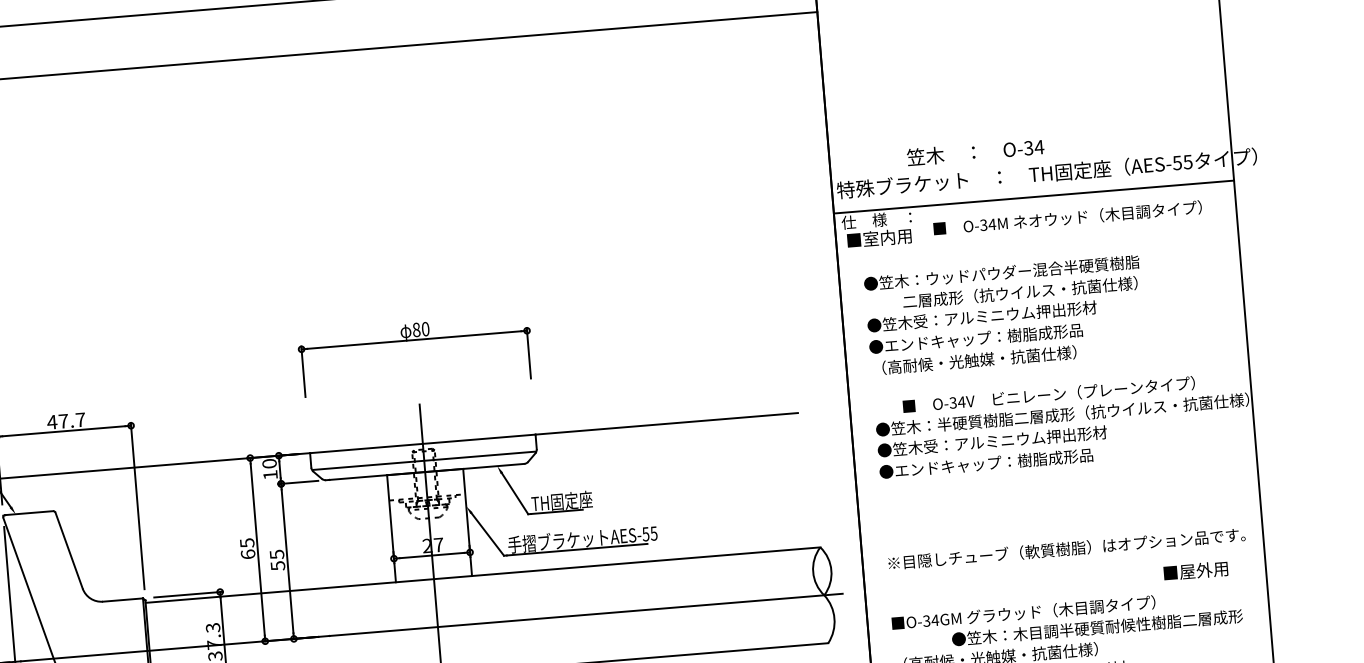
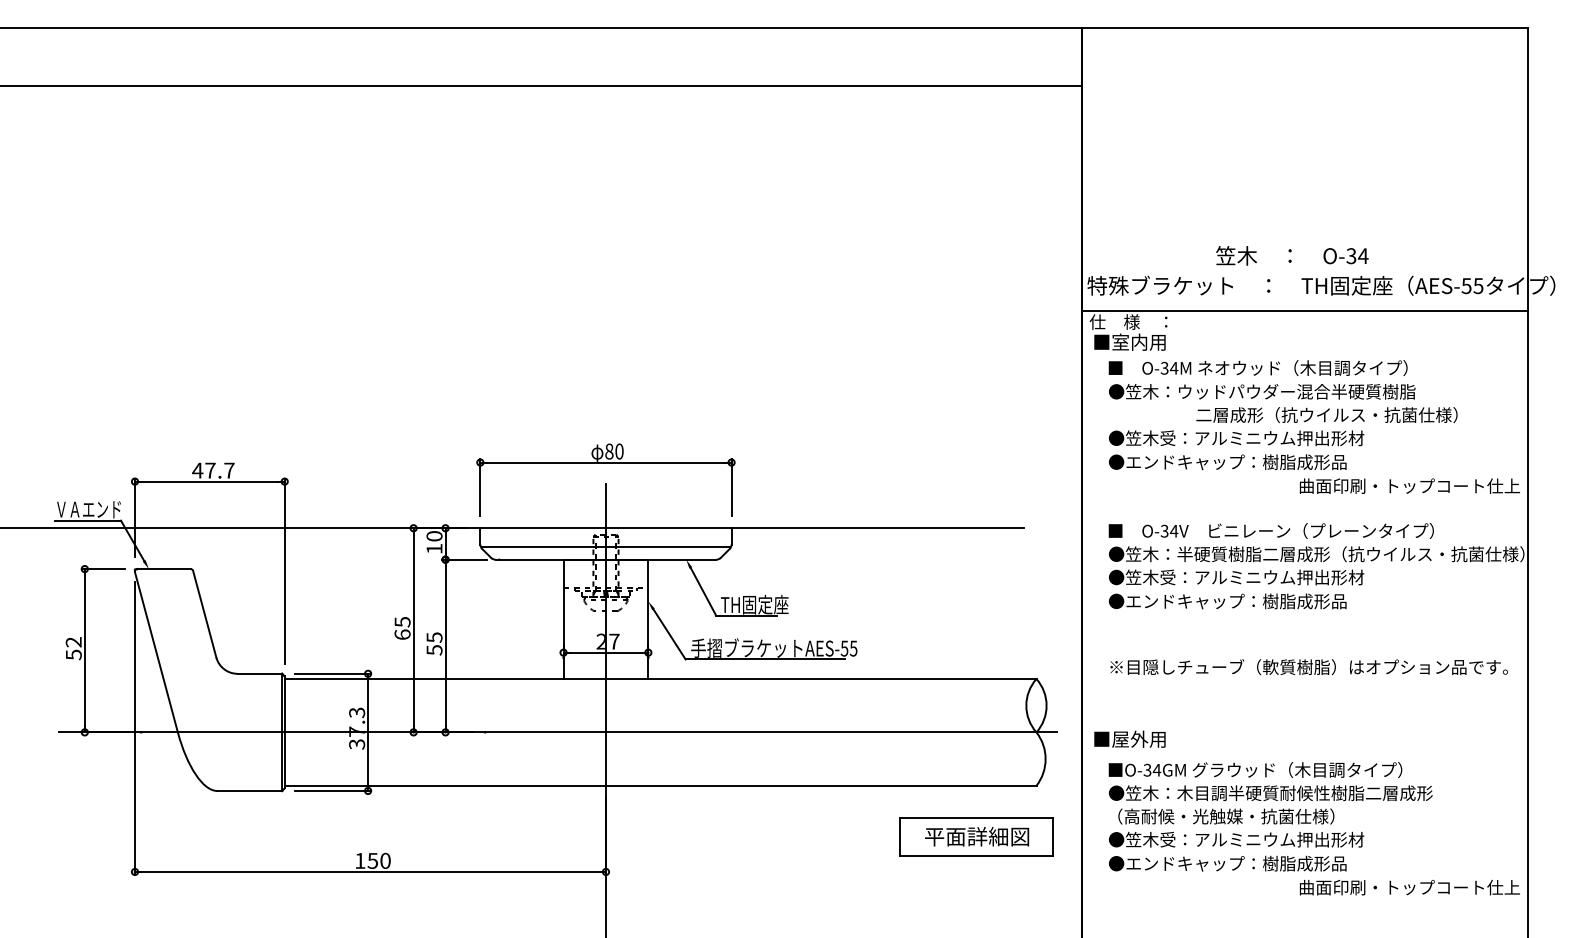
text: (975, 151) -> (1292, 255), moved
text: (1067, 217) -> (1257, 367), moved
text: (1019, 292) -> (1326, 414), moved
part: (413, 340) -> (605, 463), moved
text: (1061, 353) -> (1320, 486), （高耐候・光触媒・抗菌仕様） -> 曲面印刷・トップコート仕上
text: (1048, 394) -> (1270, 530), moved
text: (1066, 549) -> (1308, 667), moved
text: (1195, 570) -> (1129, 738), moved
text: (1097, 628) -> (1270, 793), moved

